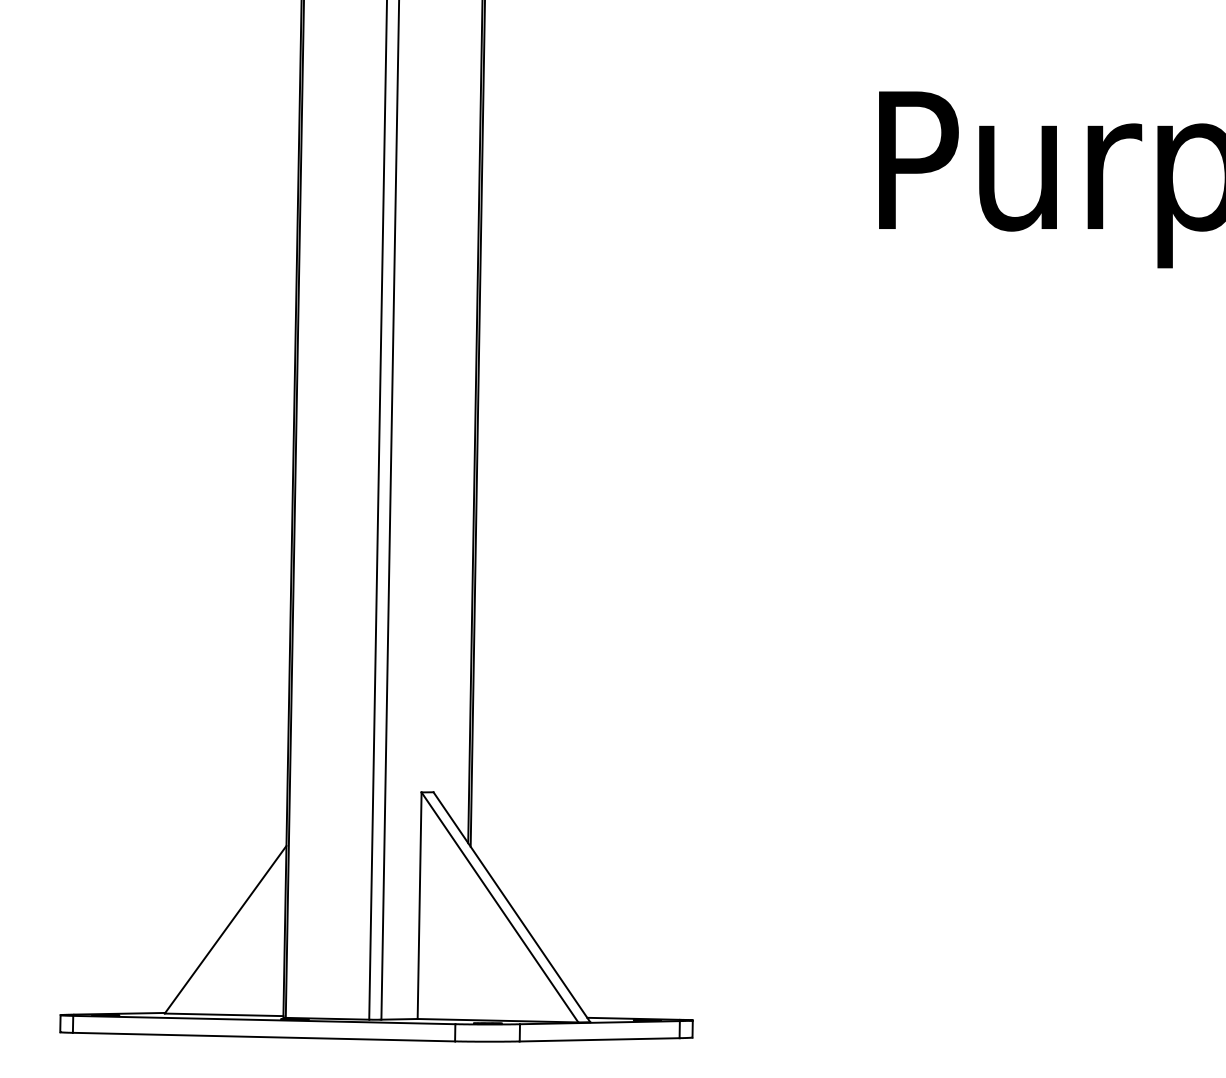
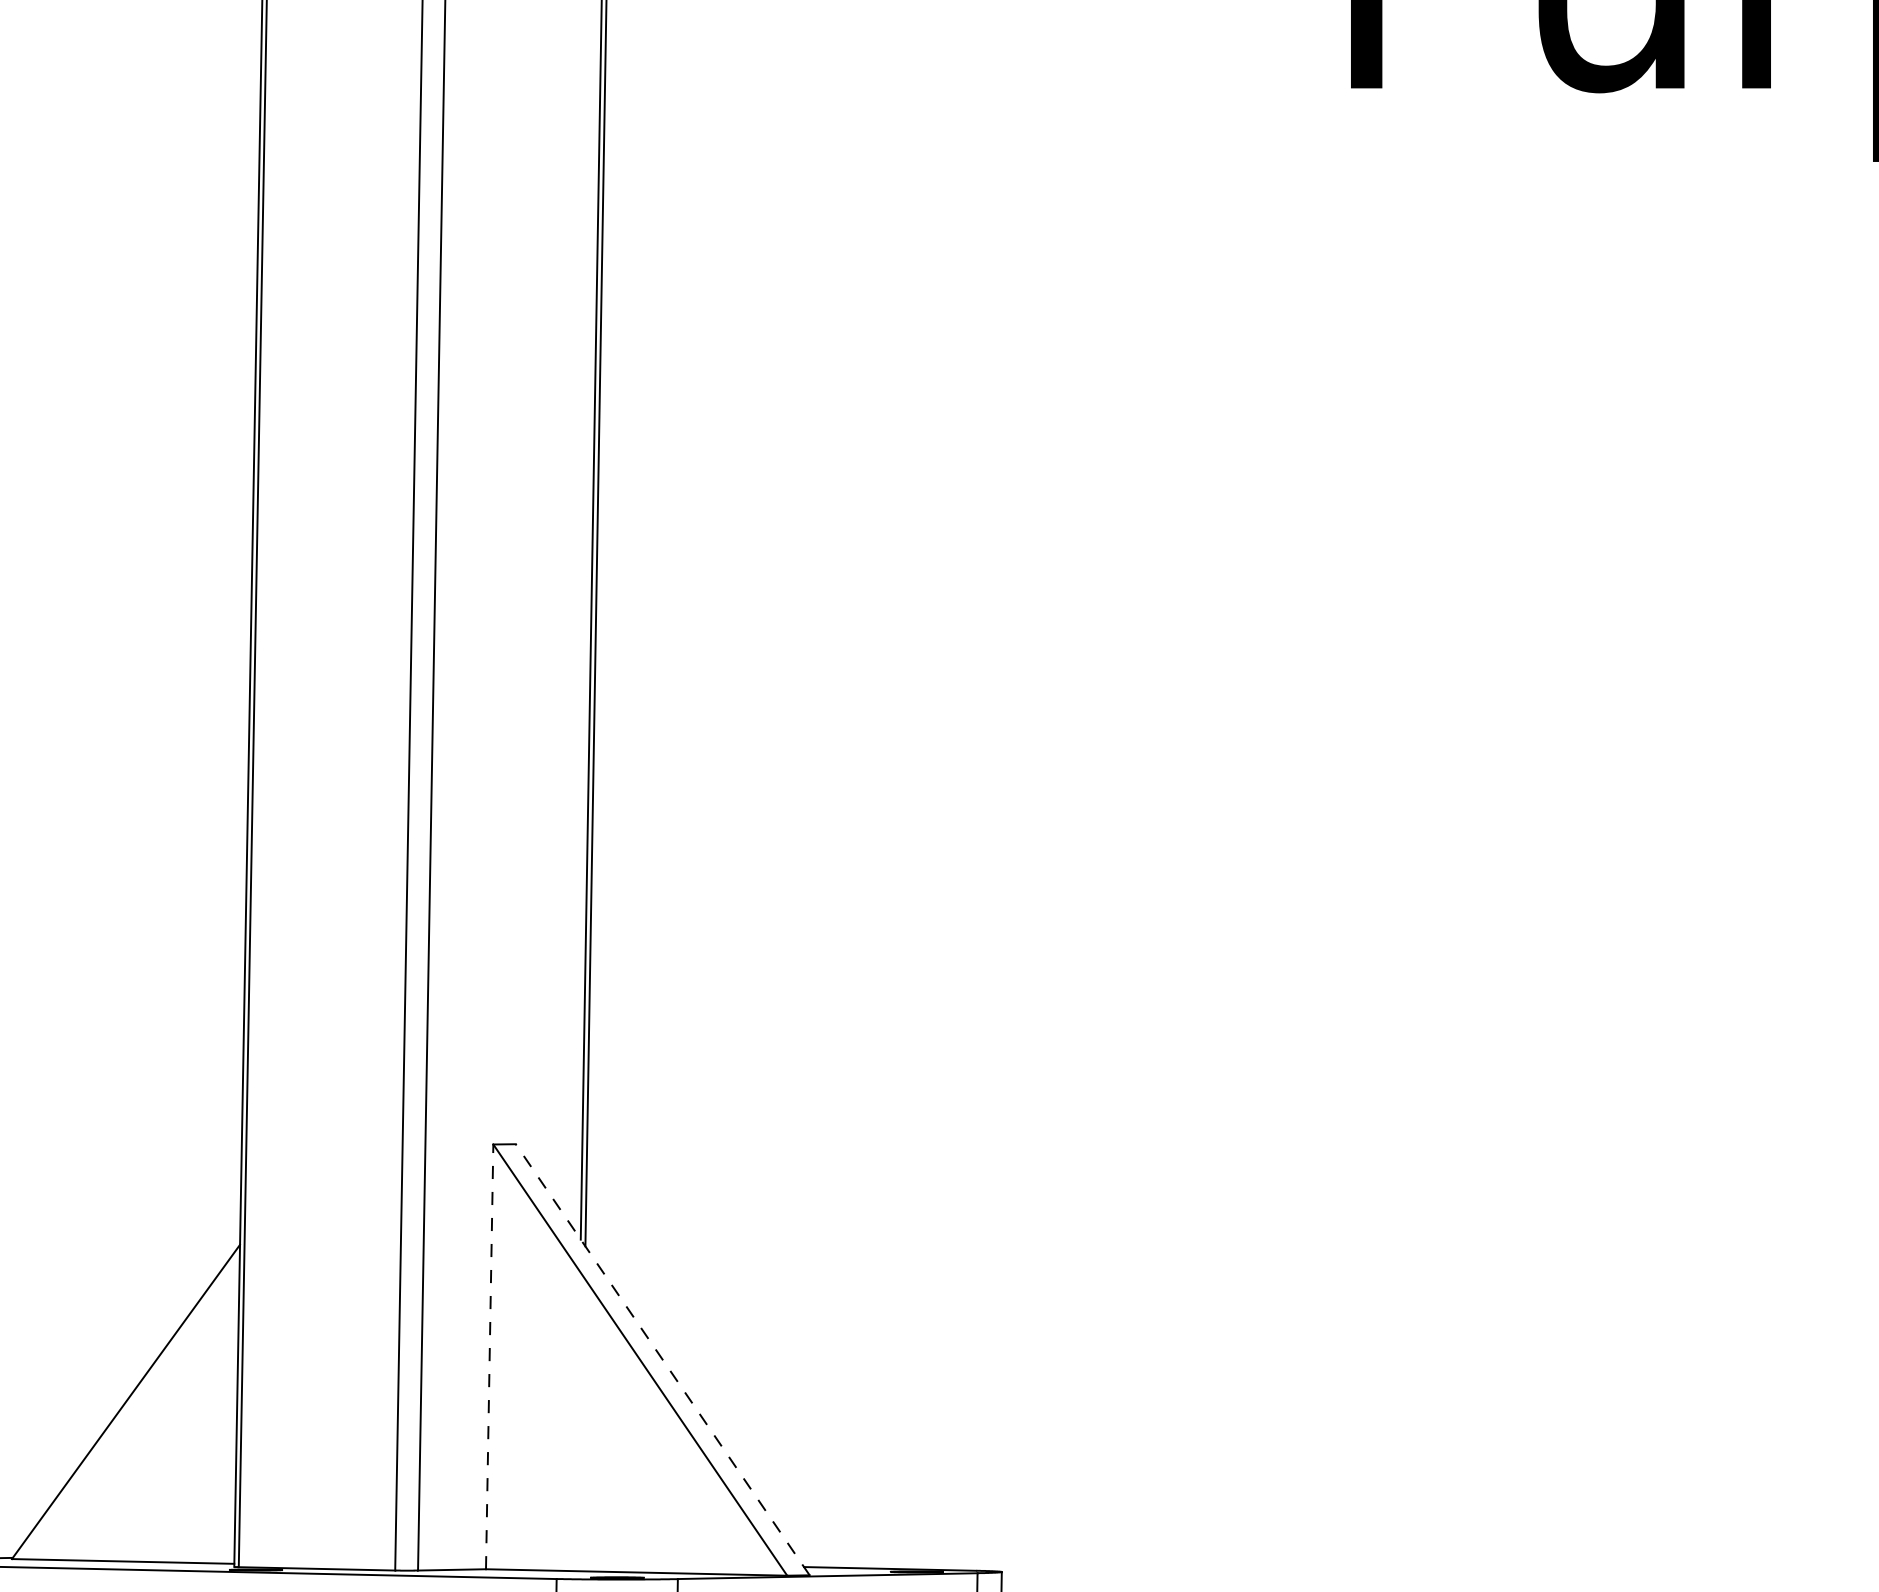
line: (419, 905) -> (489, 1356), solid -> dashed
line: (511, 906) -> (661, 1358), solid -> dashed

